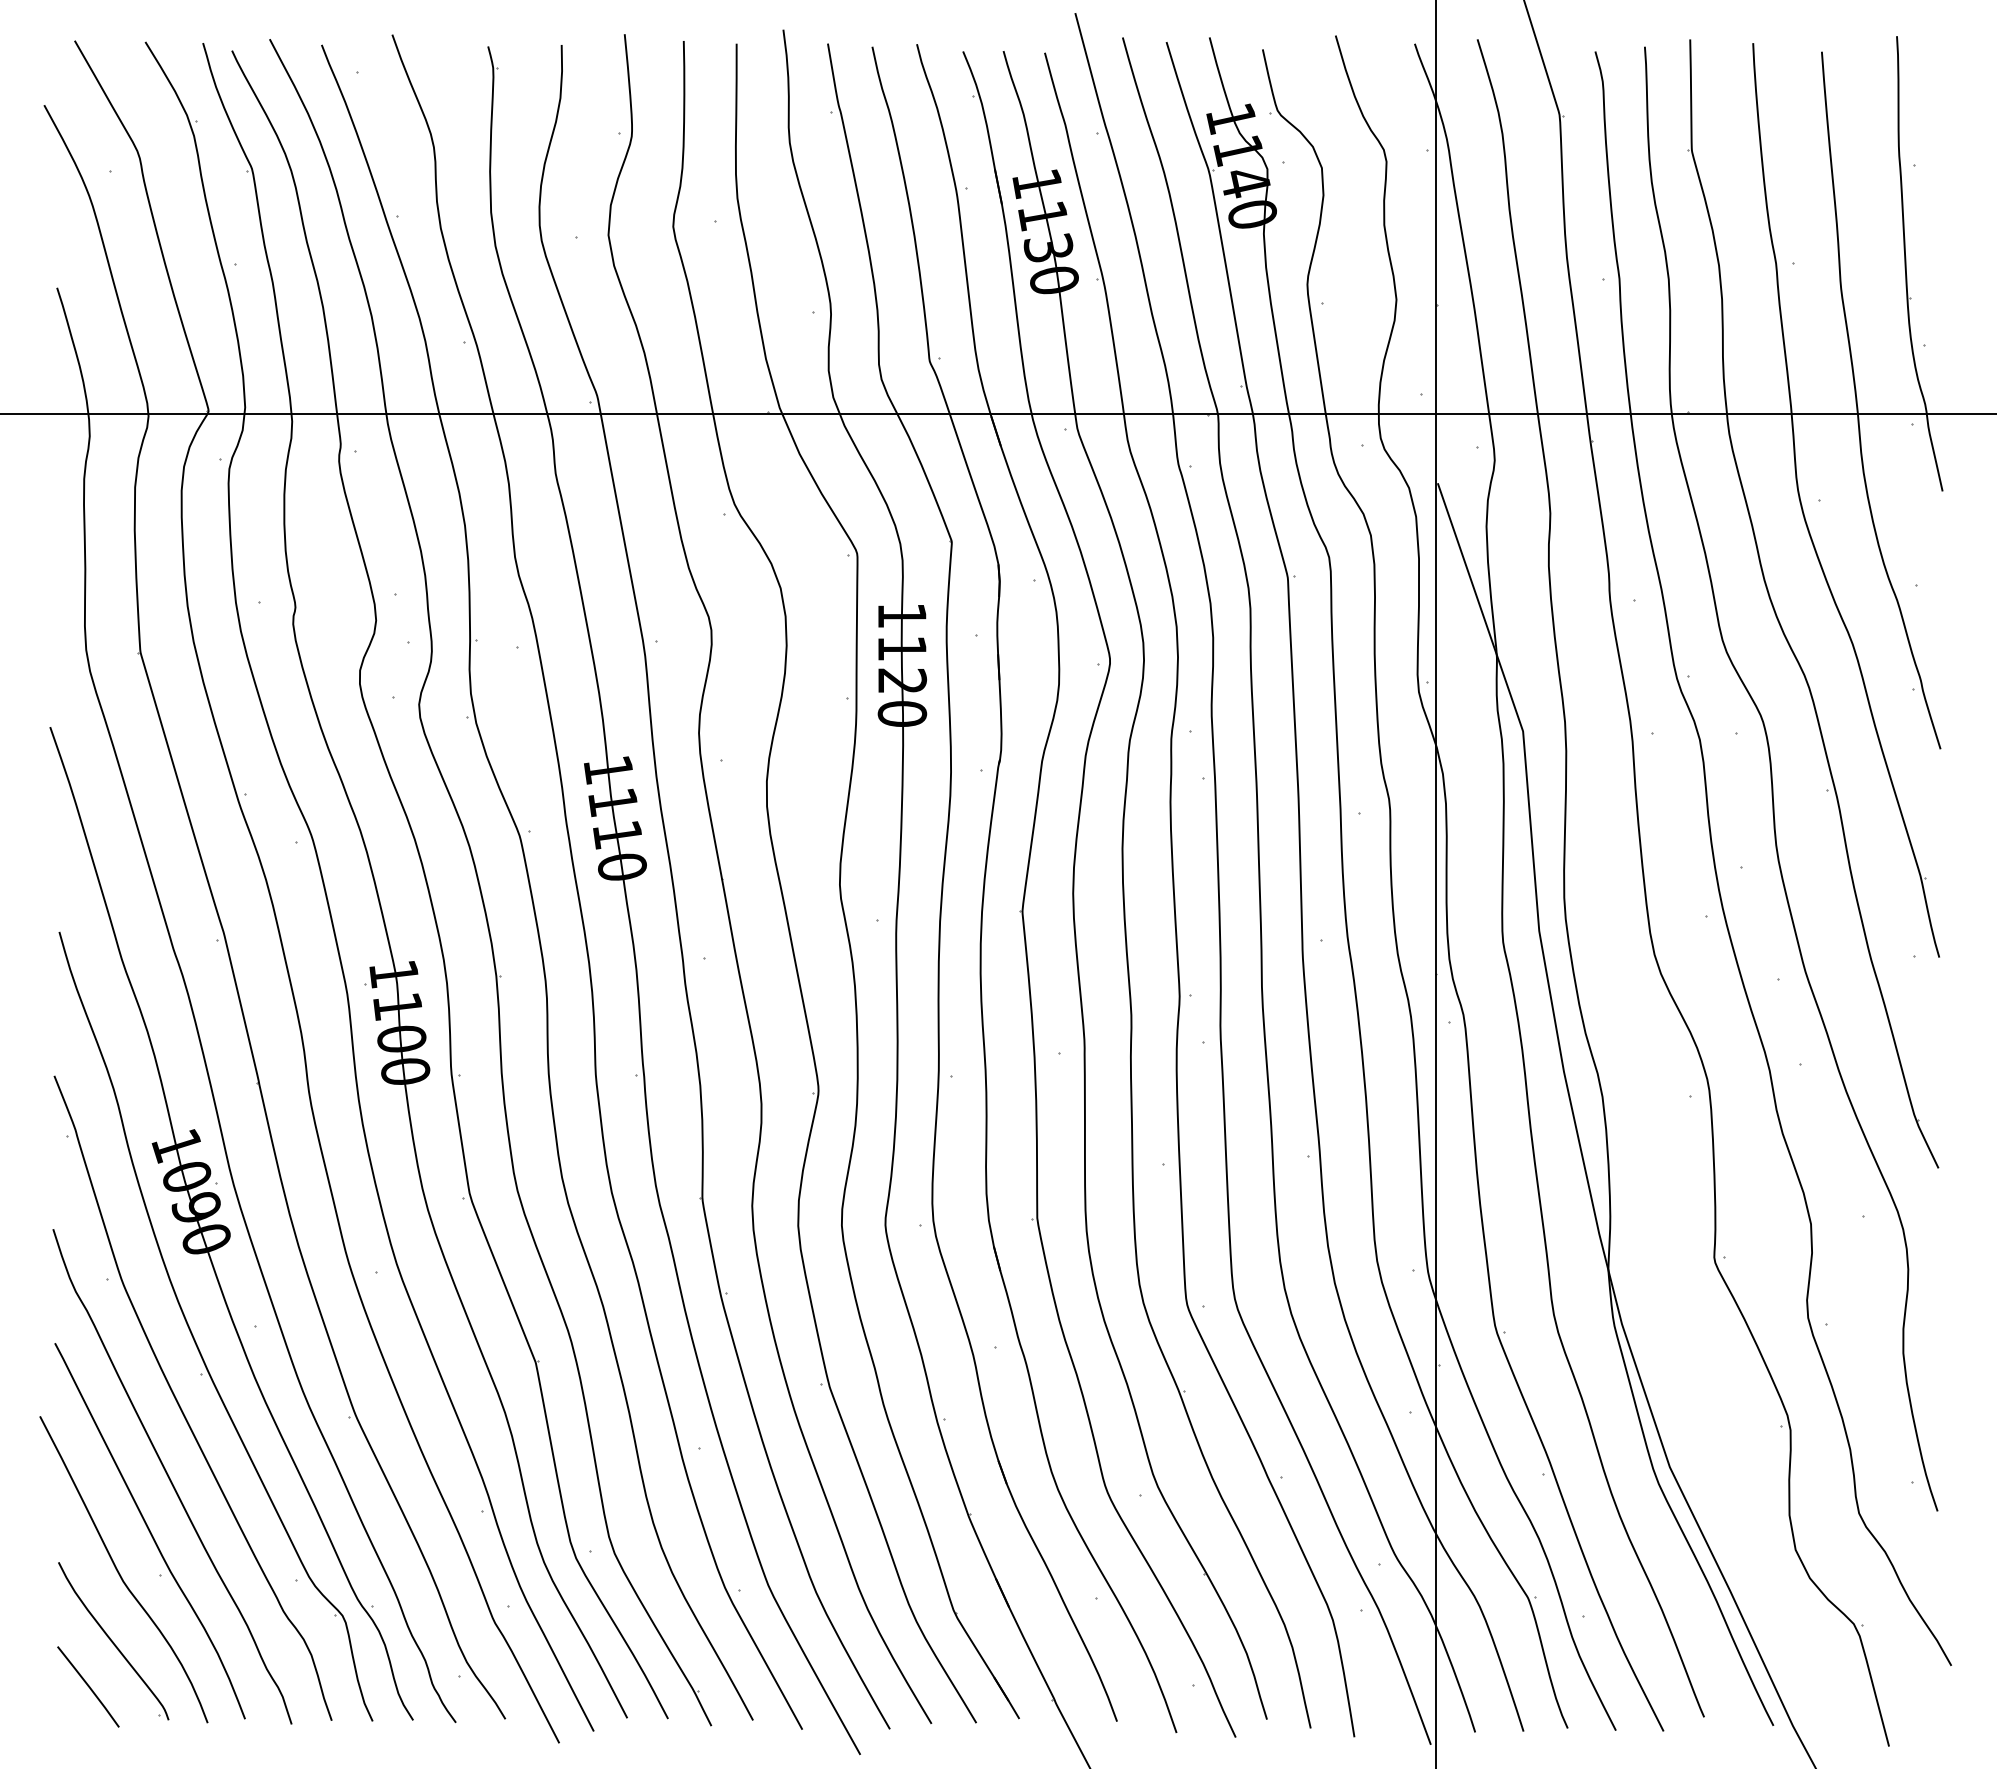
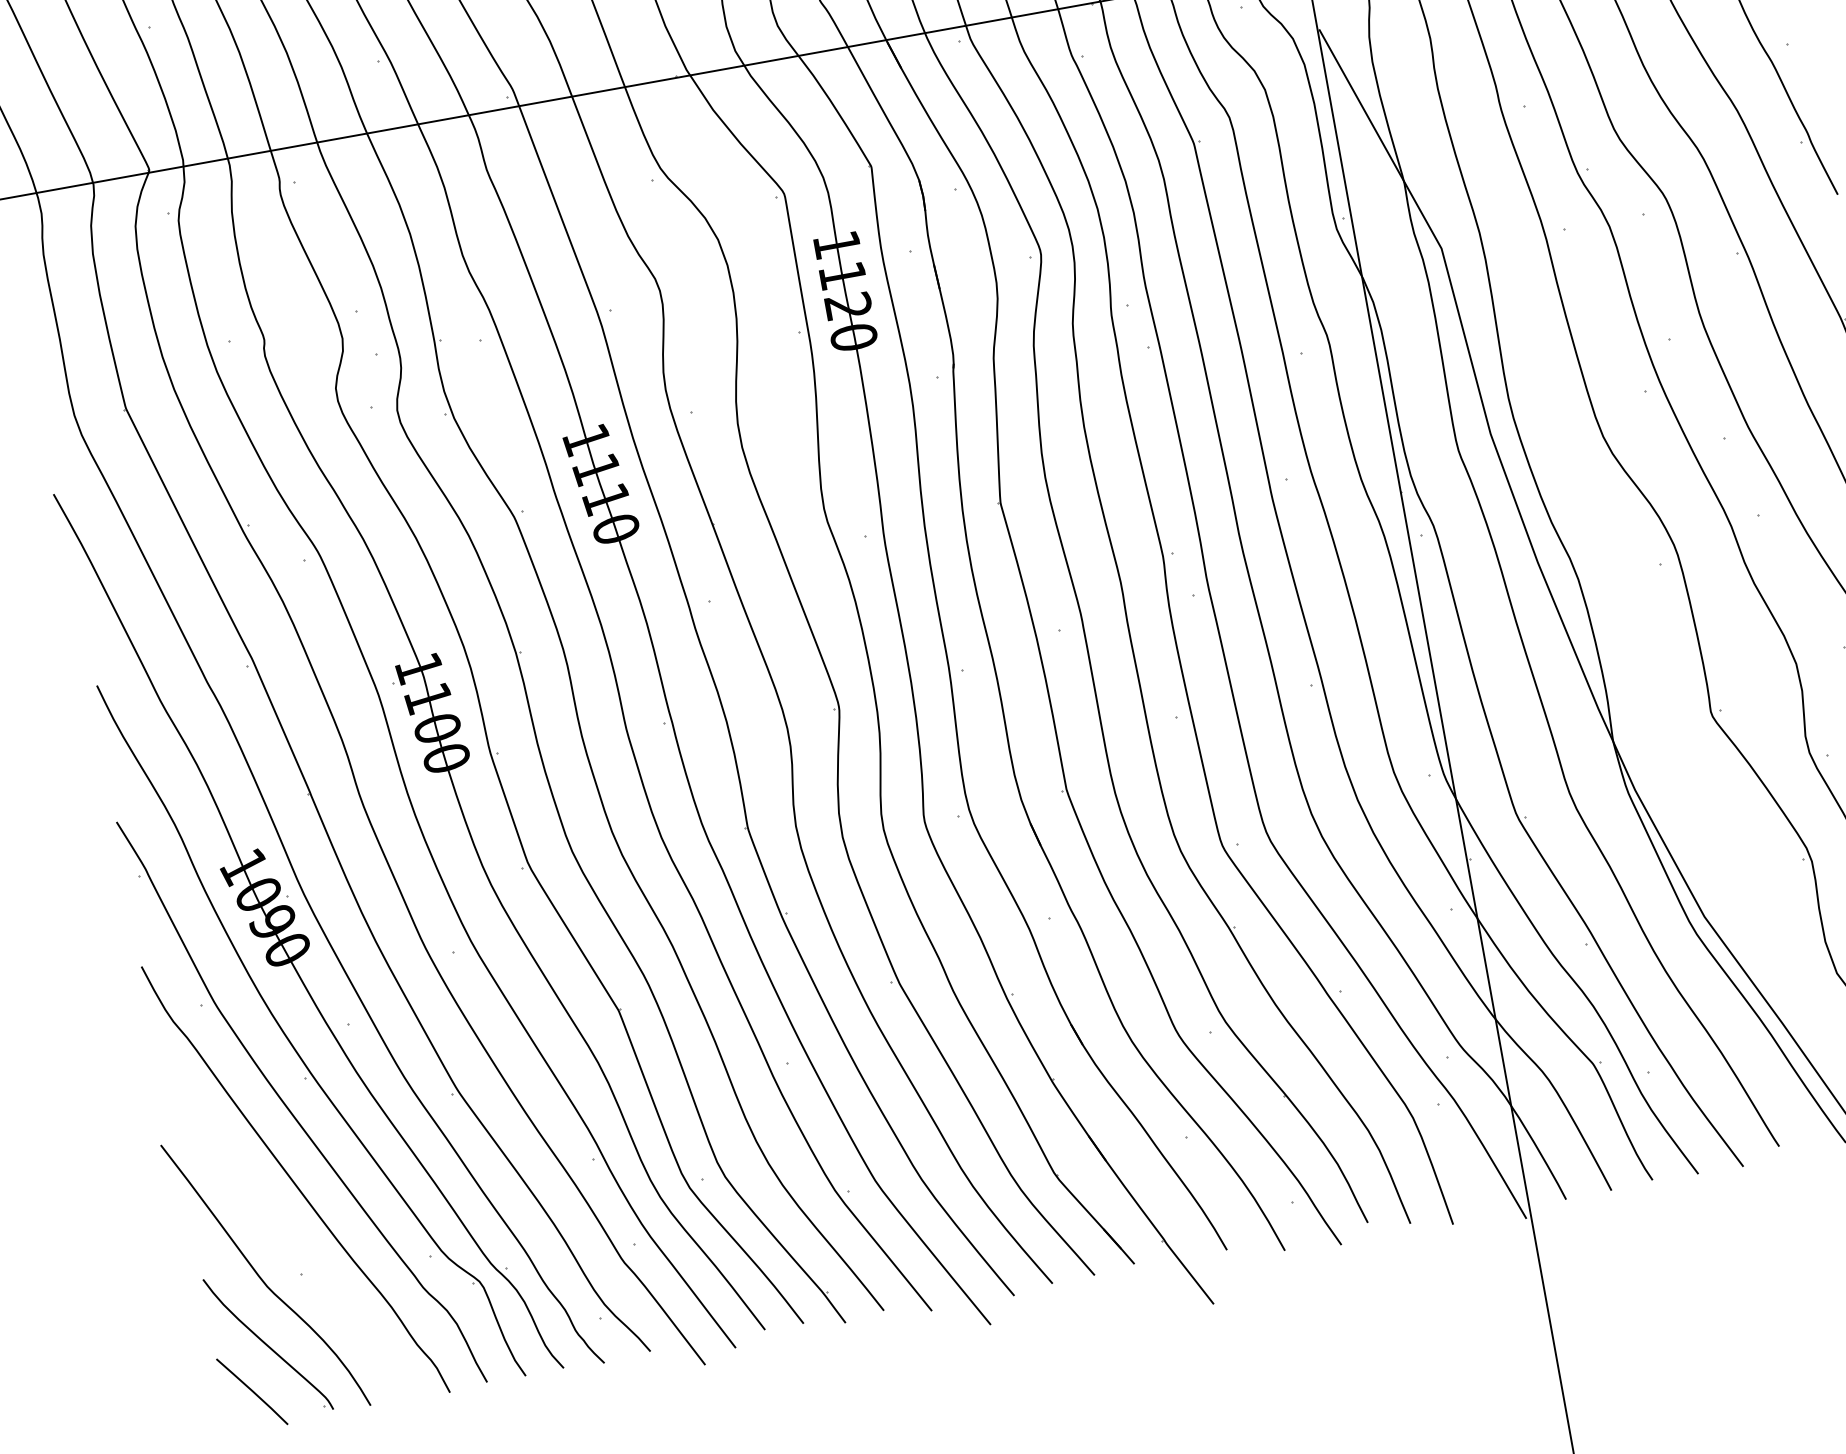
curve: (149, 1531) -> (283, 1235), removed

